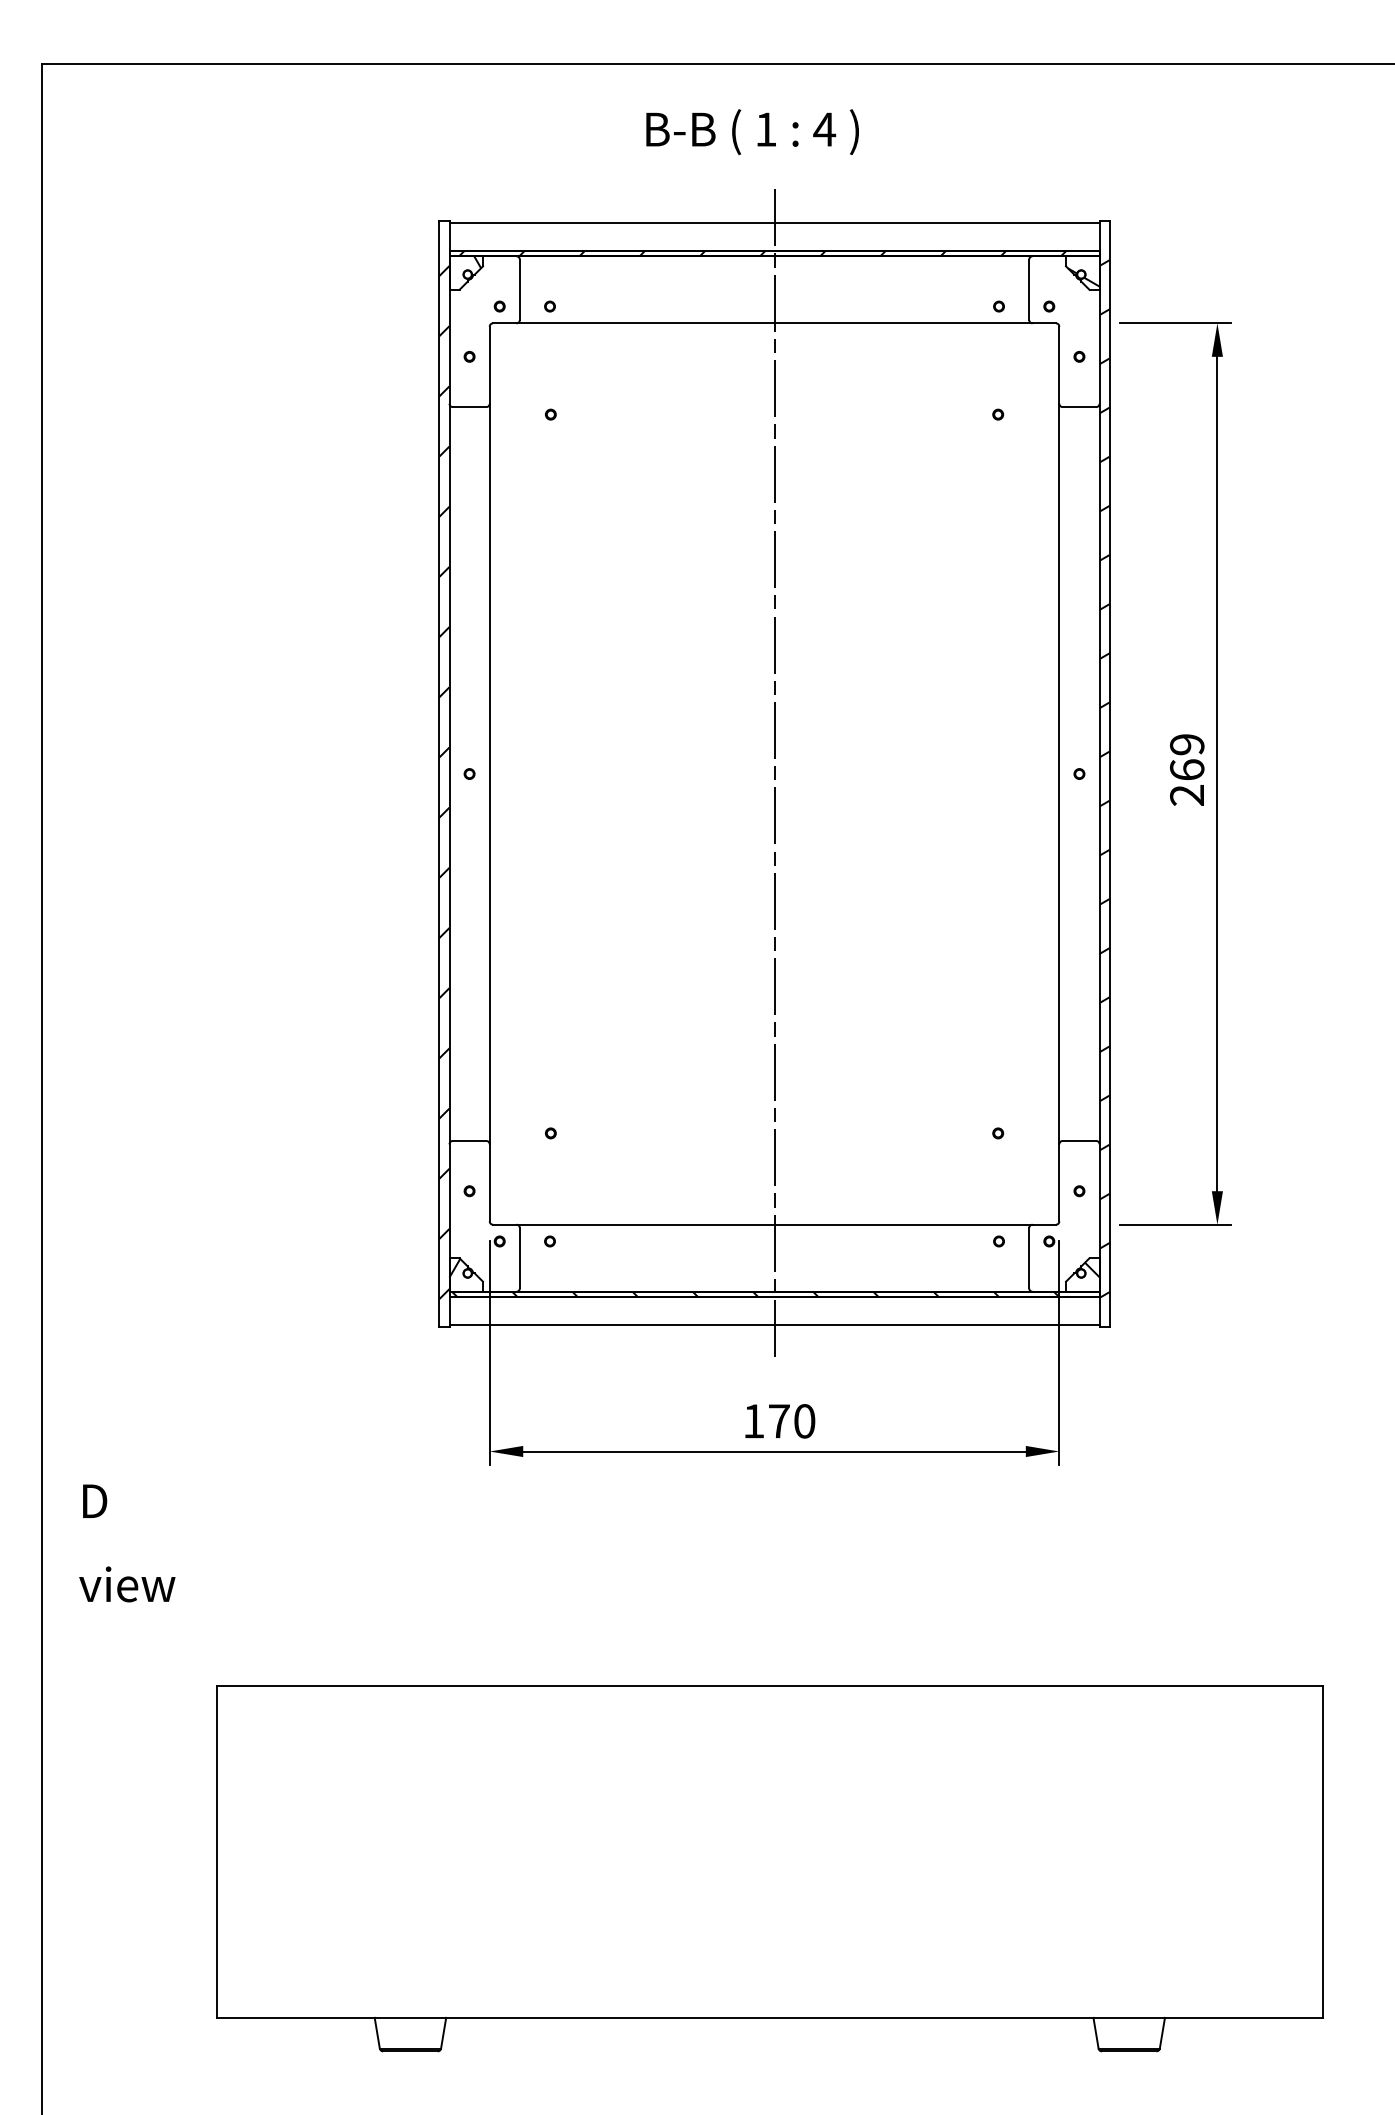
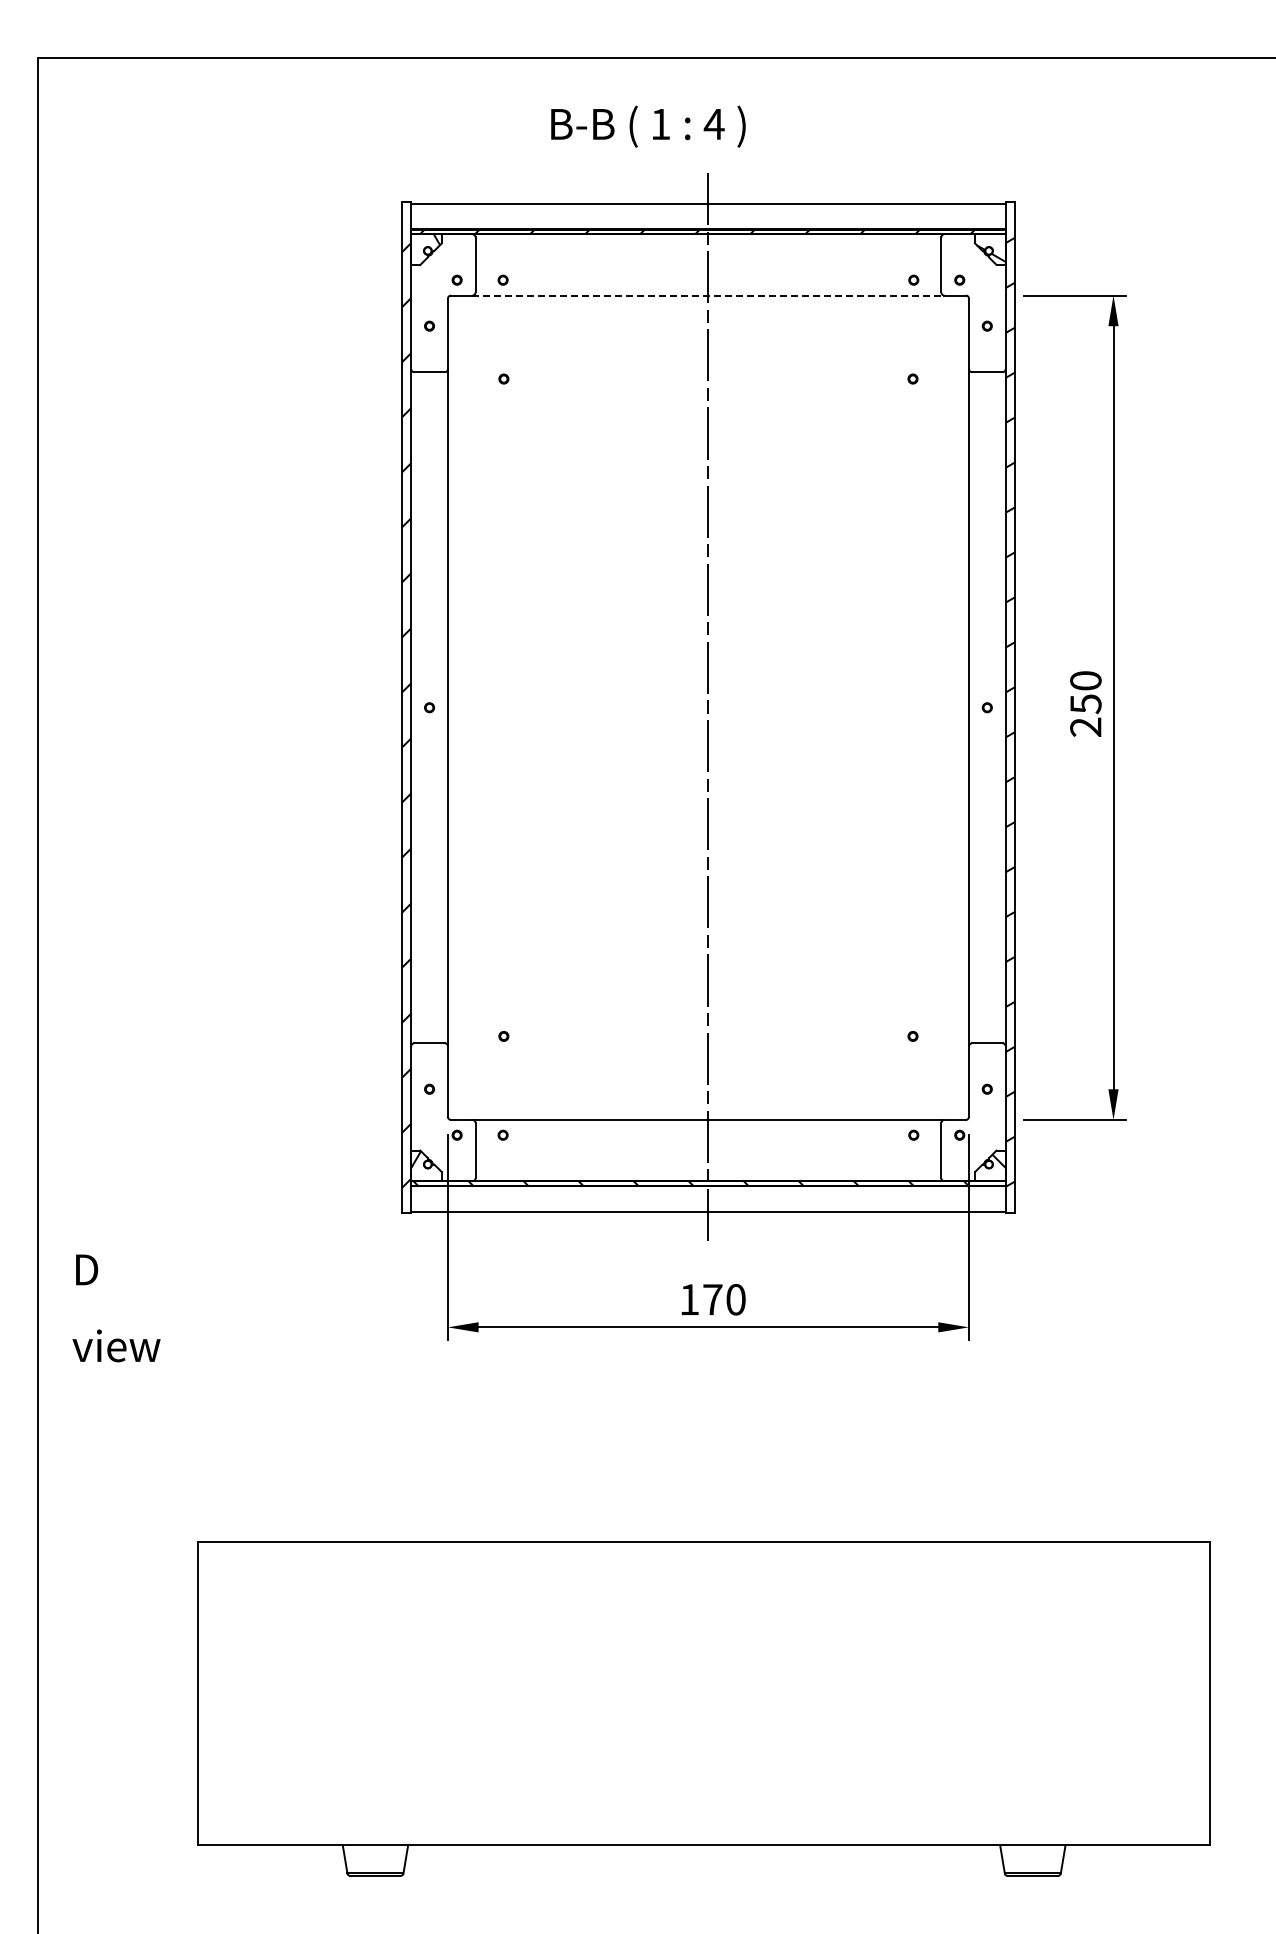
text: (752, 131) -> (648, 126), moved
line: (774, 323) -> (708, 295), solid -> dashed
text: (1186, 757) -> (1085, 692), 269 -> 250
text: (127, 1543) -> (116, 1308), moved

